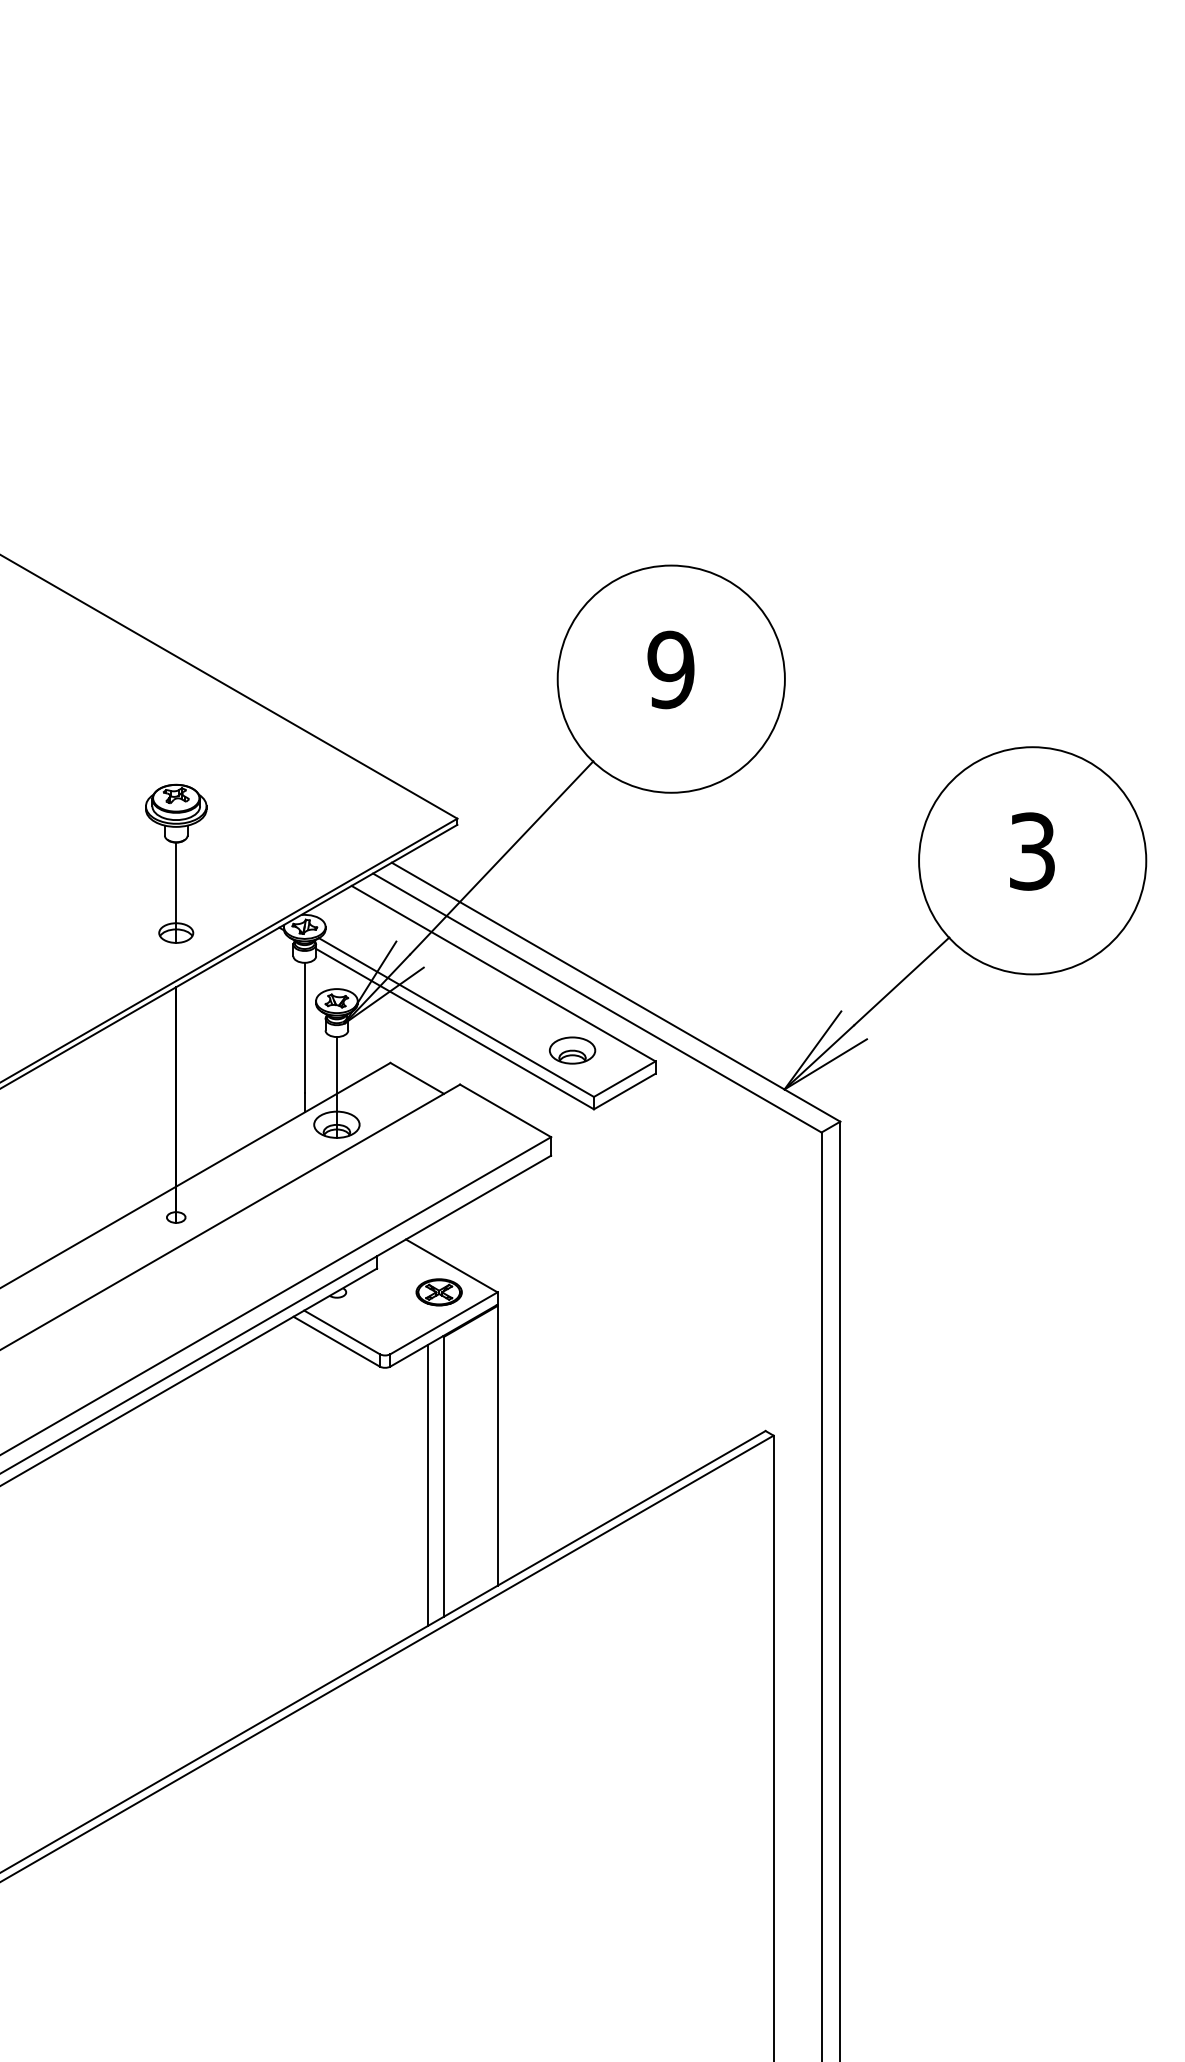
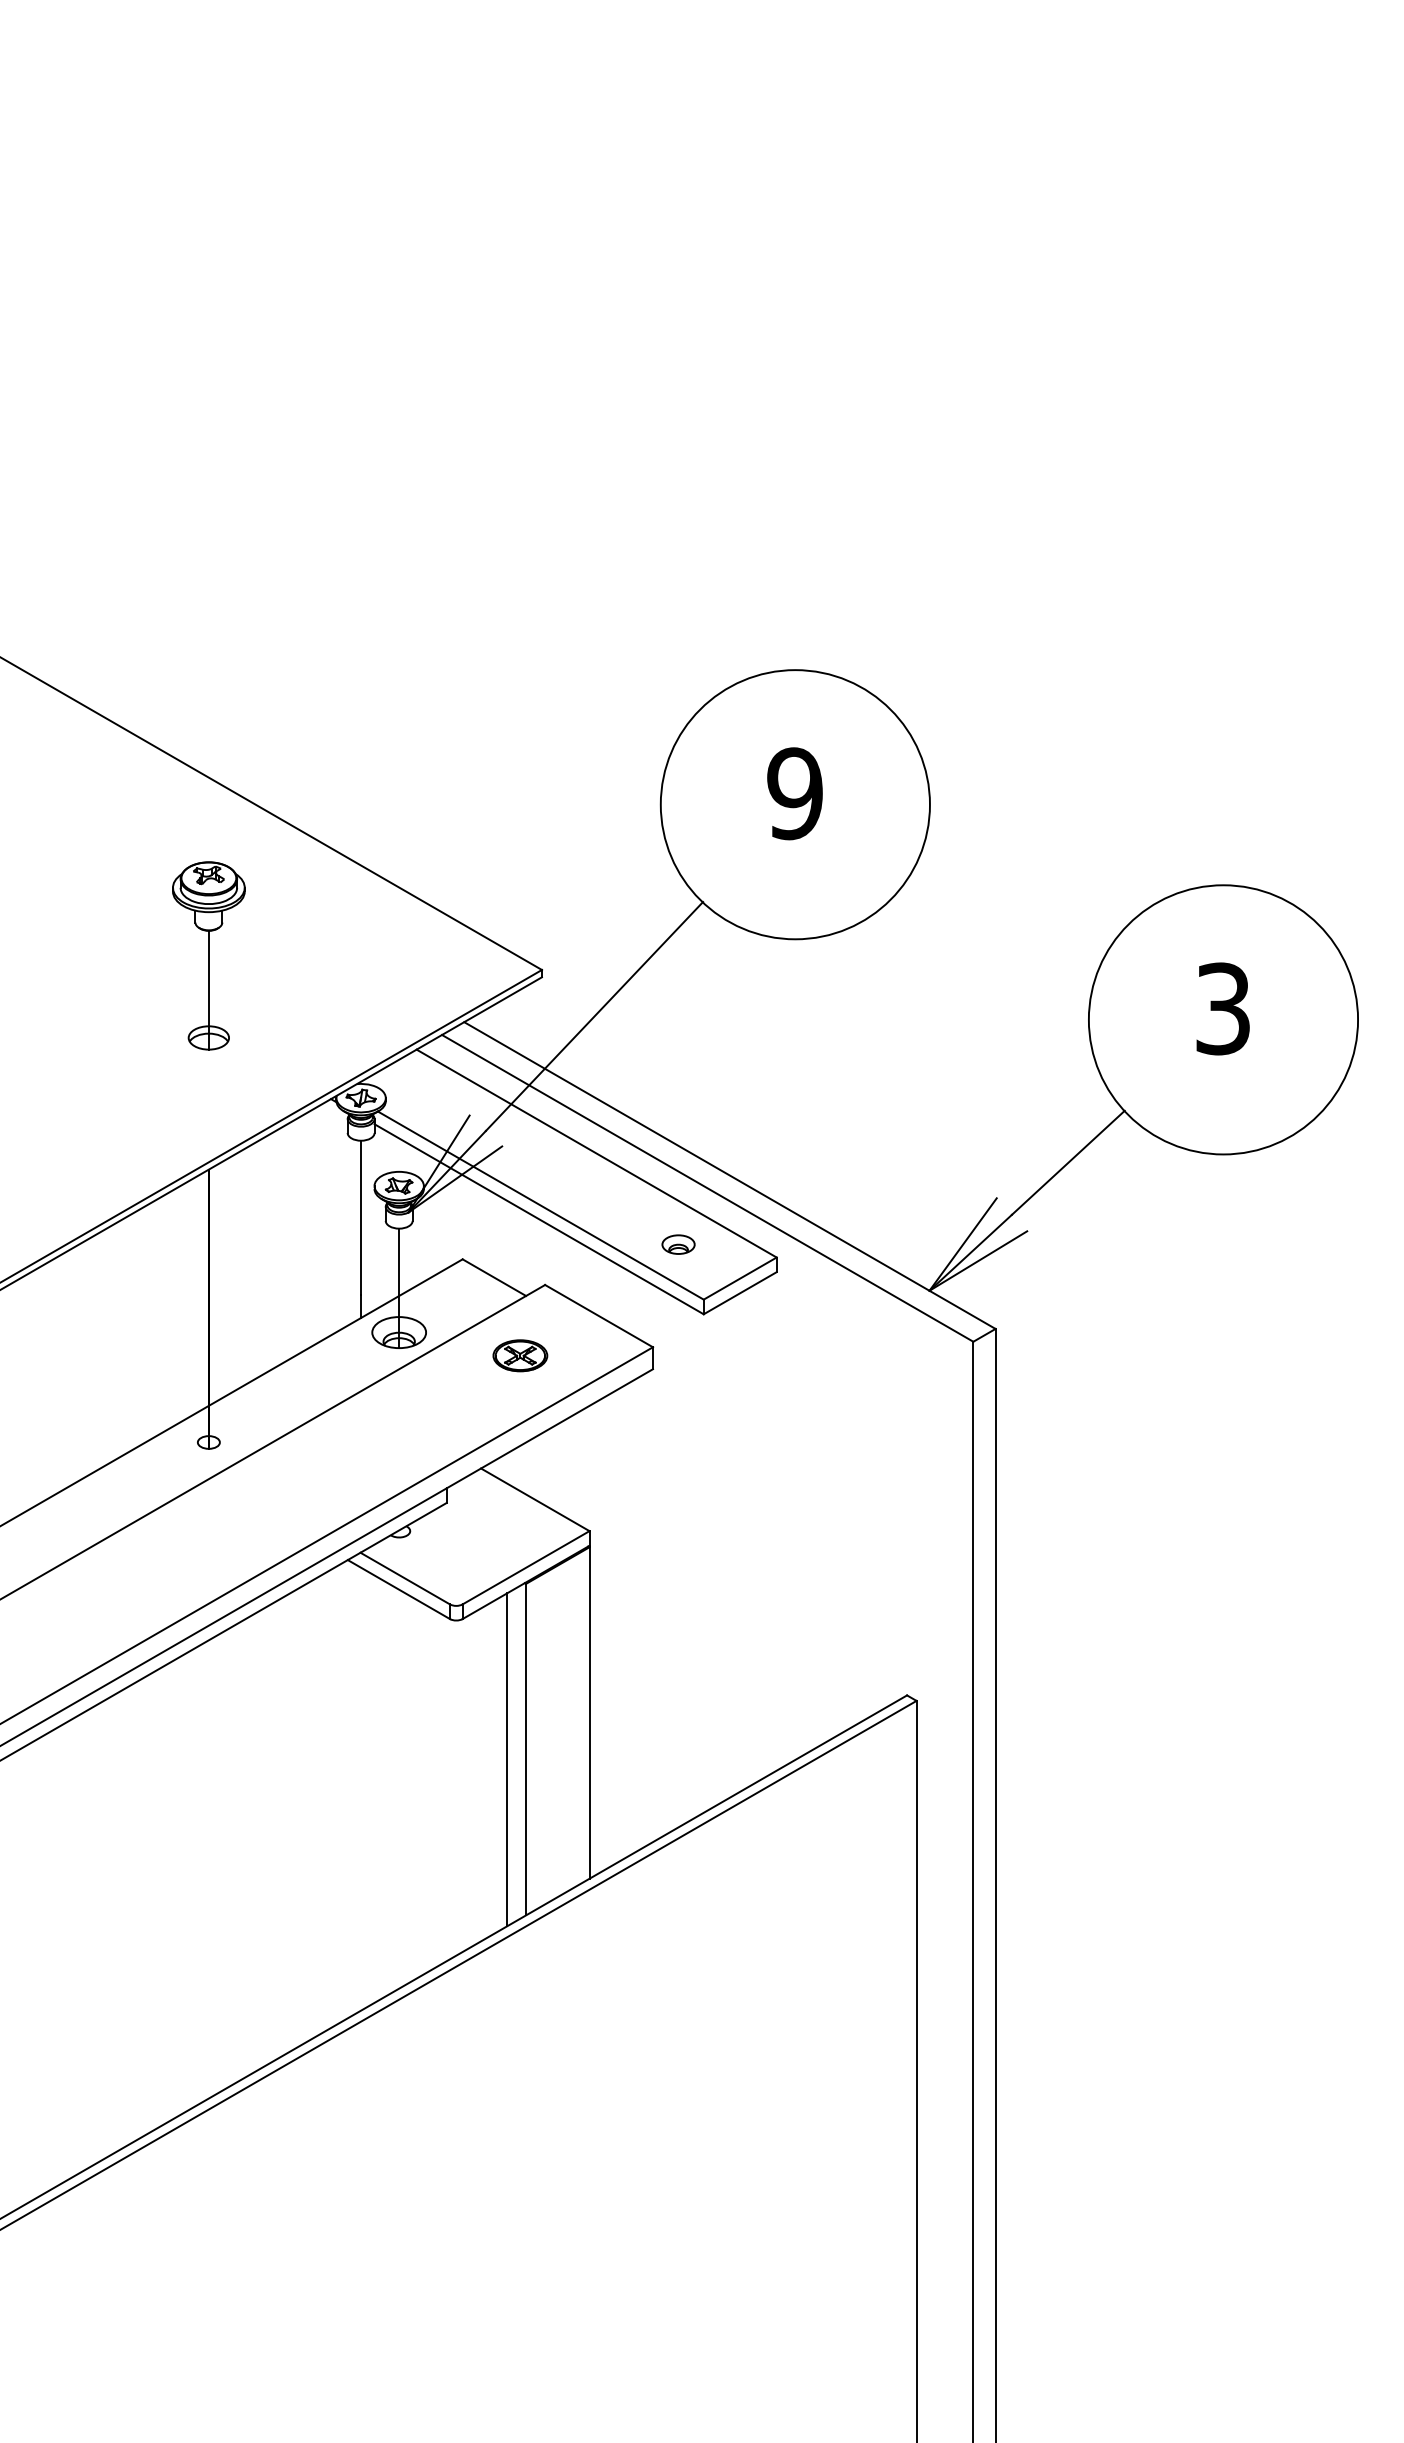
part: (176, 863) -> (209, 955), moved
part: (572, 1050) -> (678, 1244), size x0.6
part: (438, 1292) -> (519, 1355), moved

